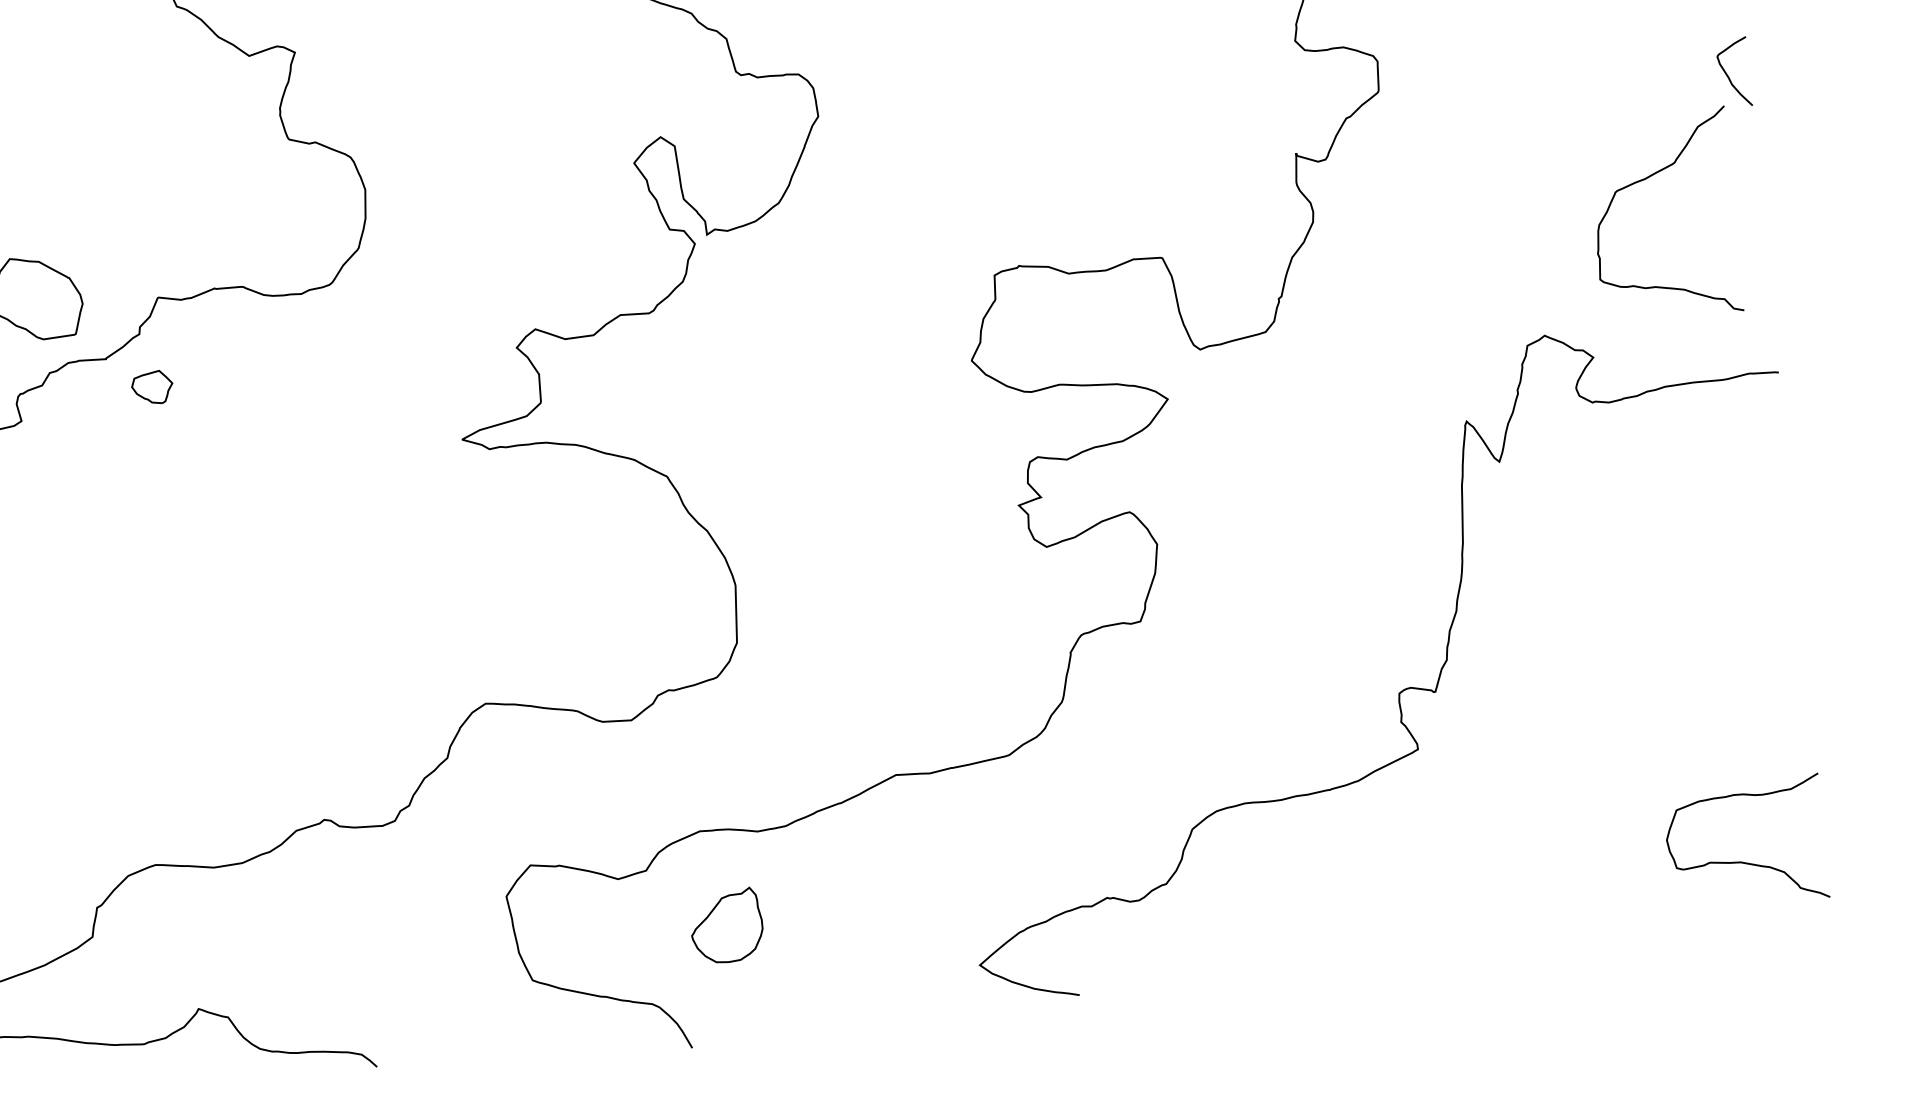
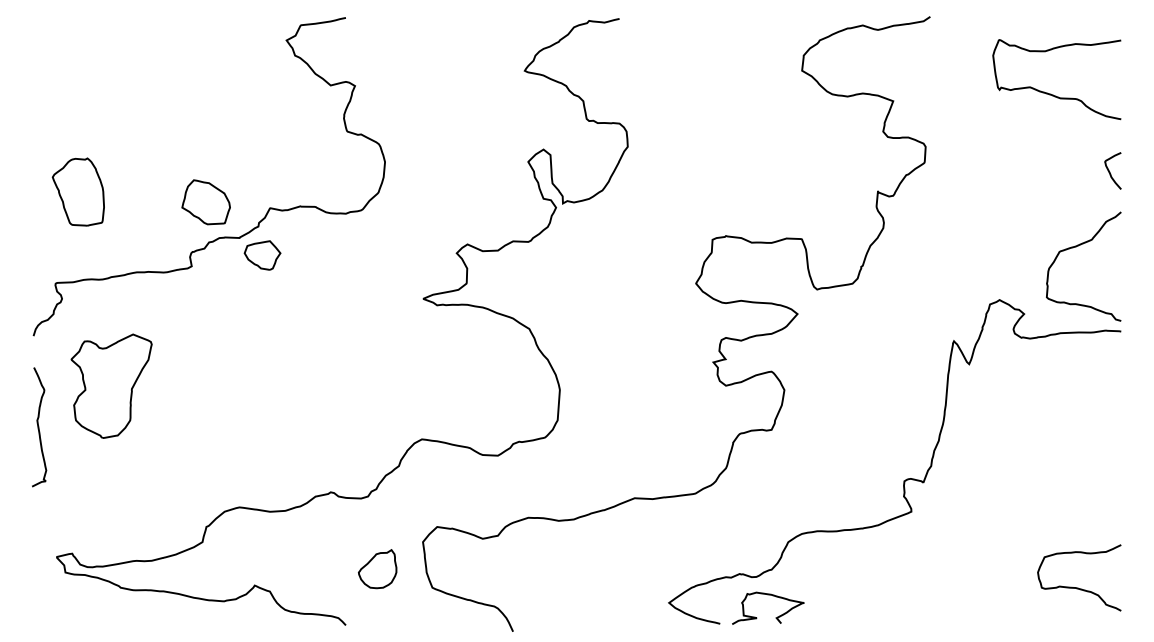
curve: (1646, 180) -> (1076, 247), moved
part: (152, 387) -> (262, 255), size x1.67
part: (726, 926) -> (377, 569), moved
curve: (1172, 934) -> (772, 596), added

